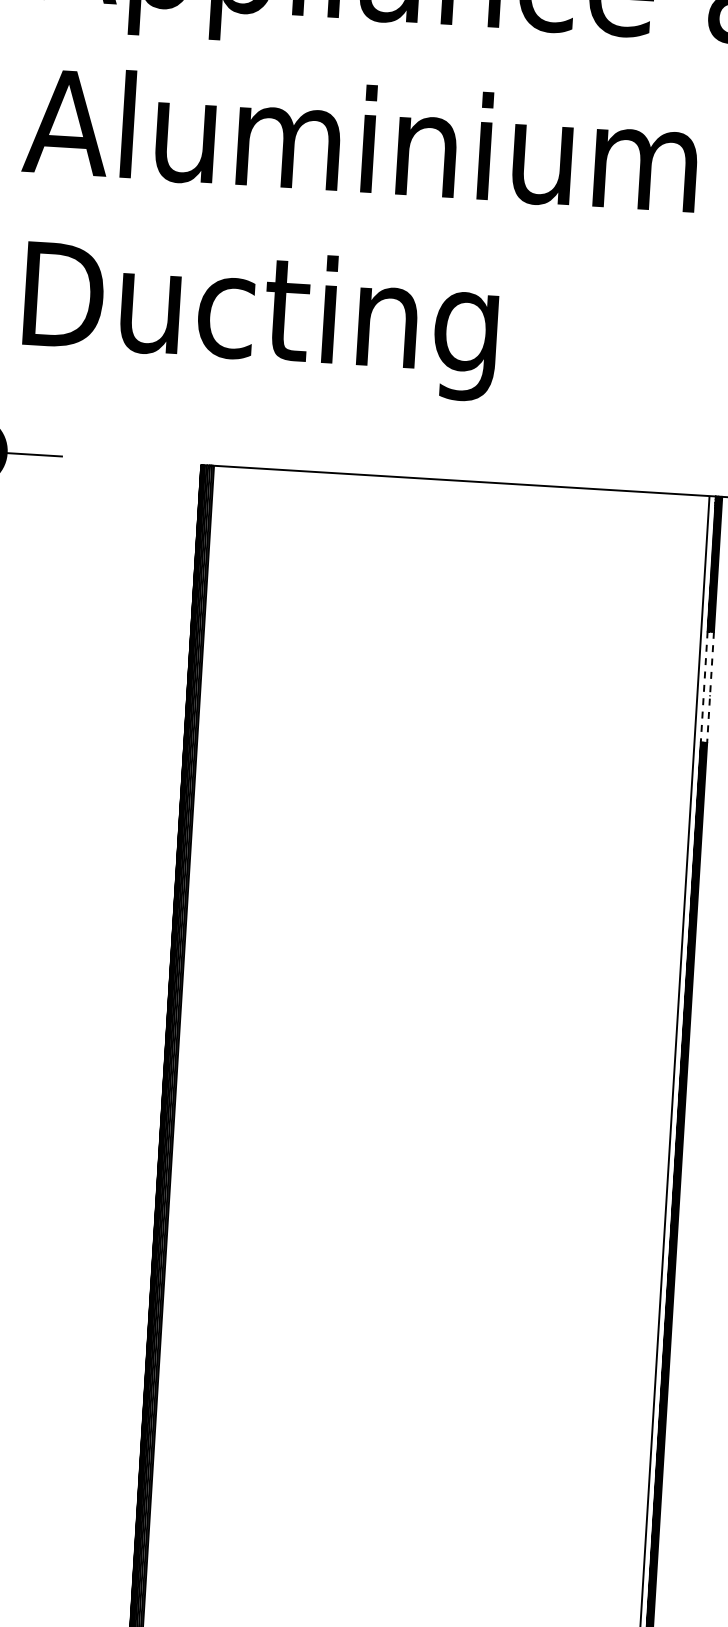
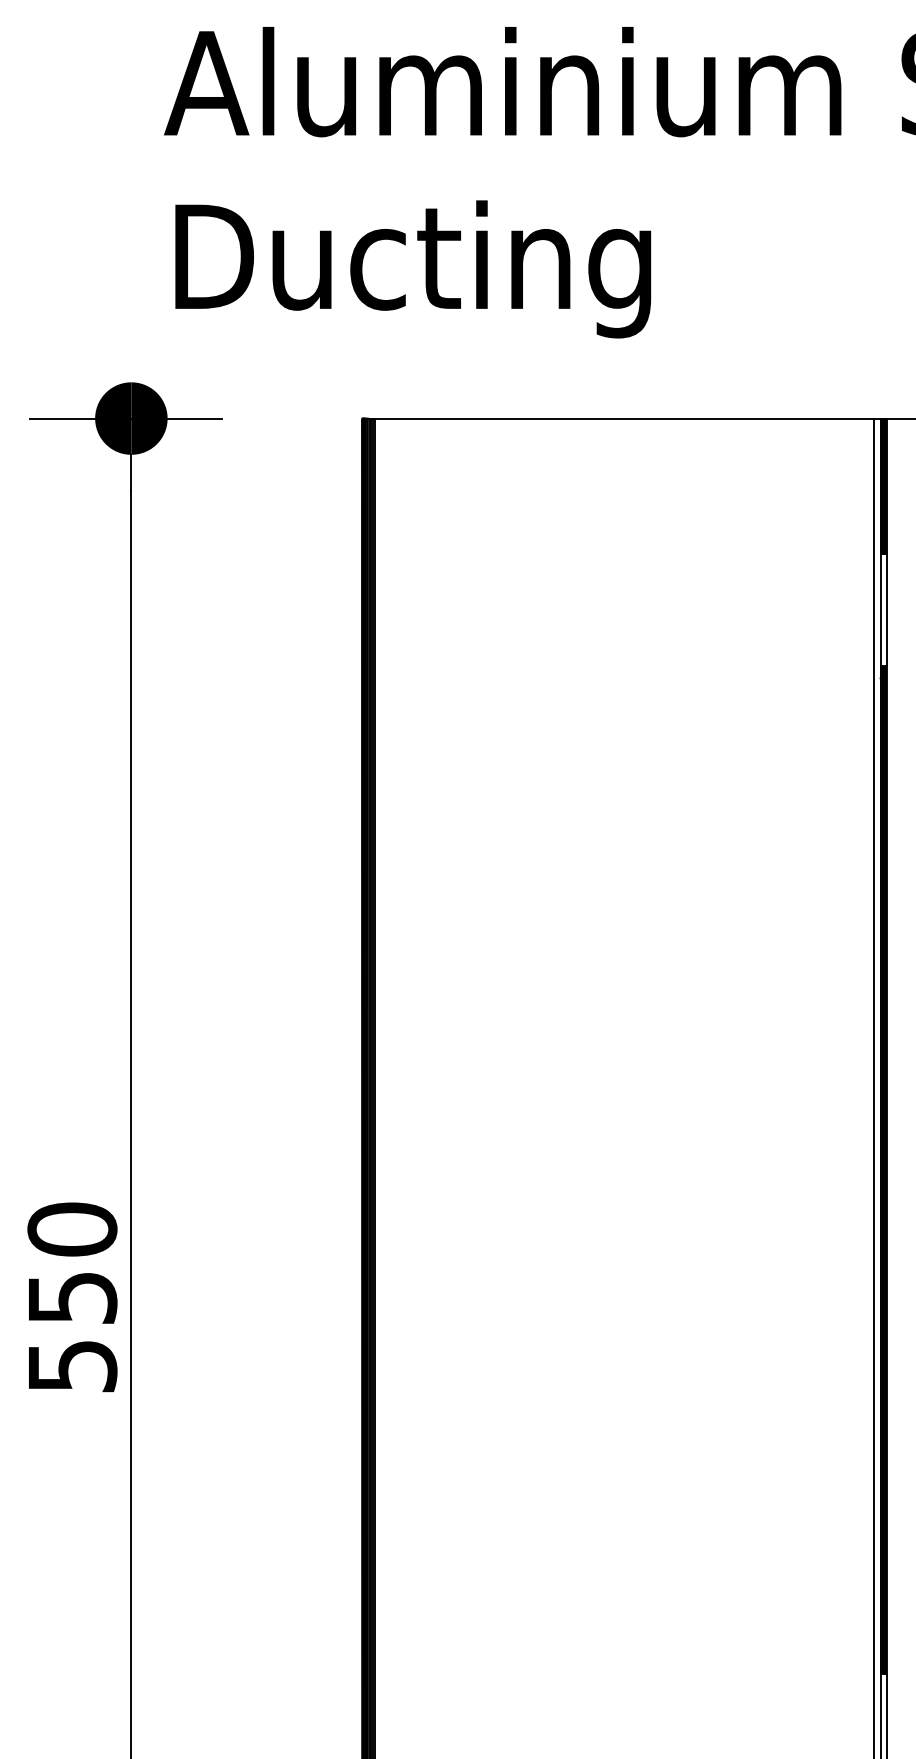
line: (704, 687) -> (880, 610), dashed -> solid
line: (710, 687) -> (886, 610), dashed -> solid

